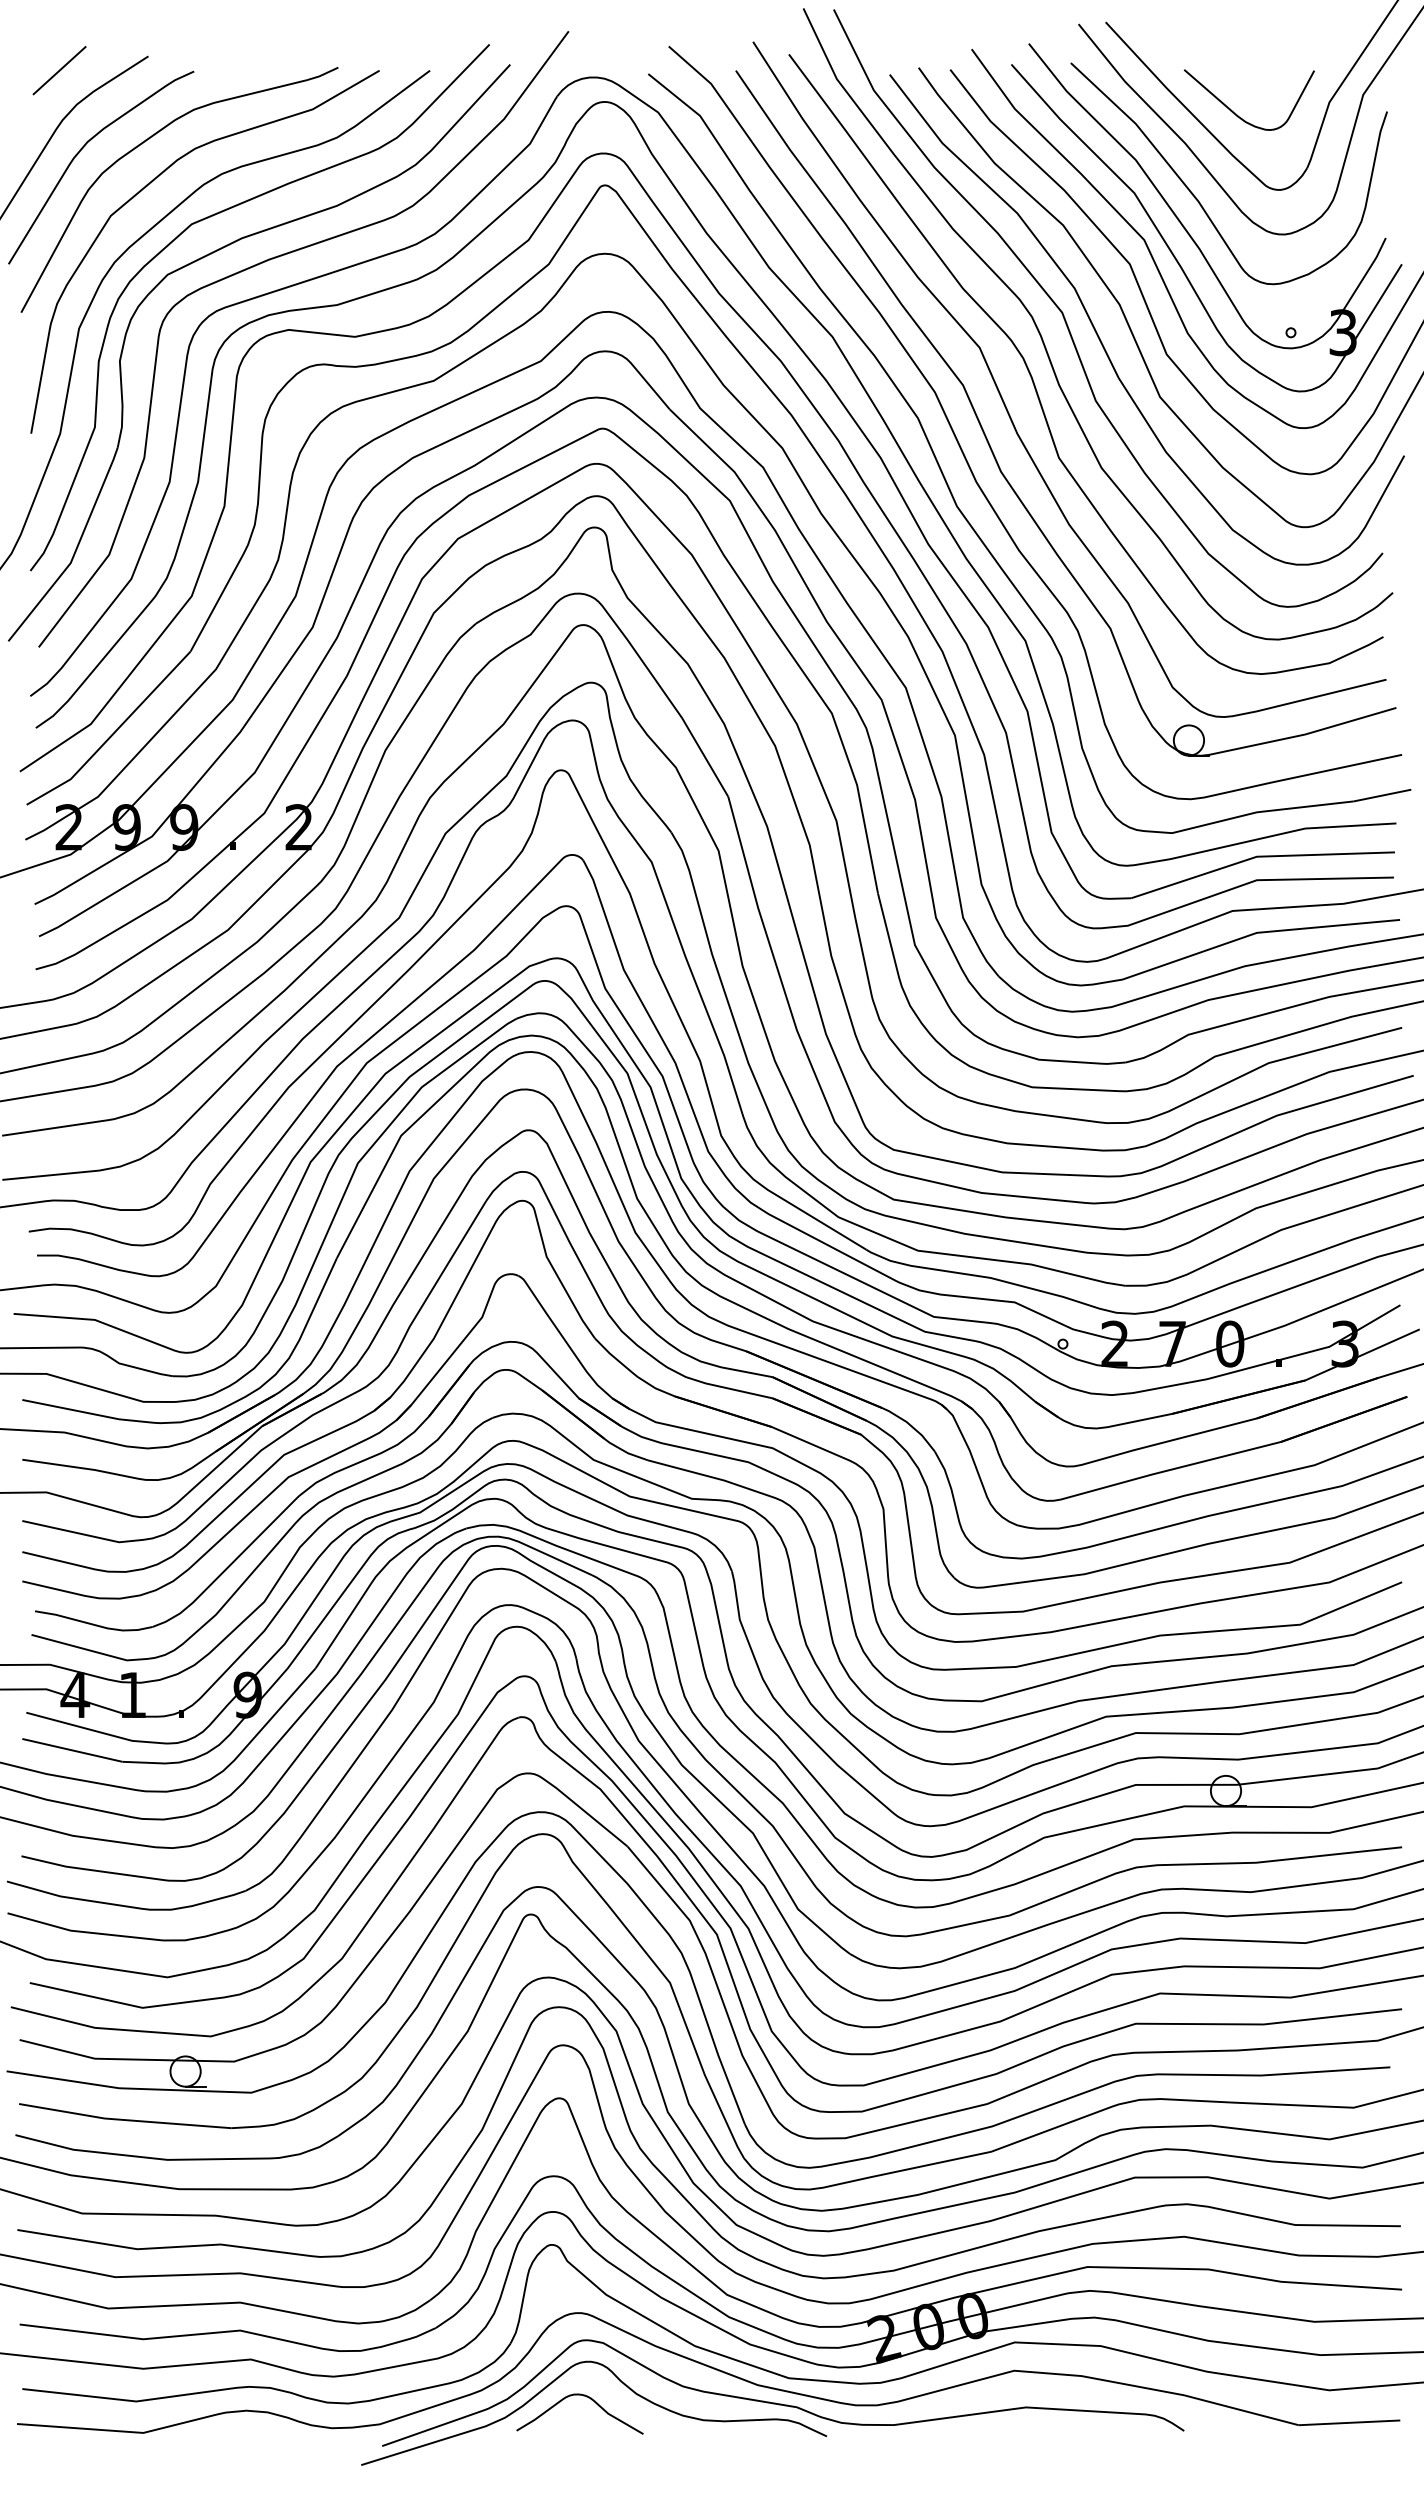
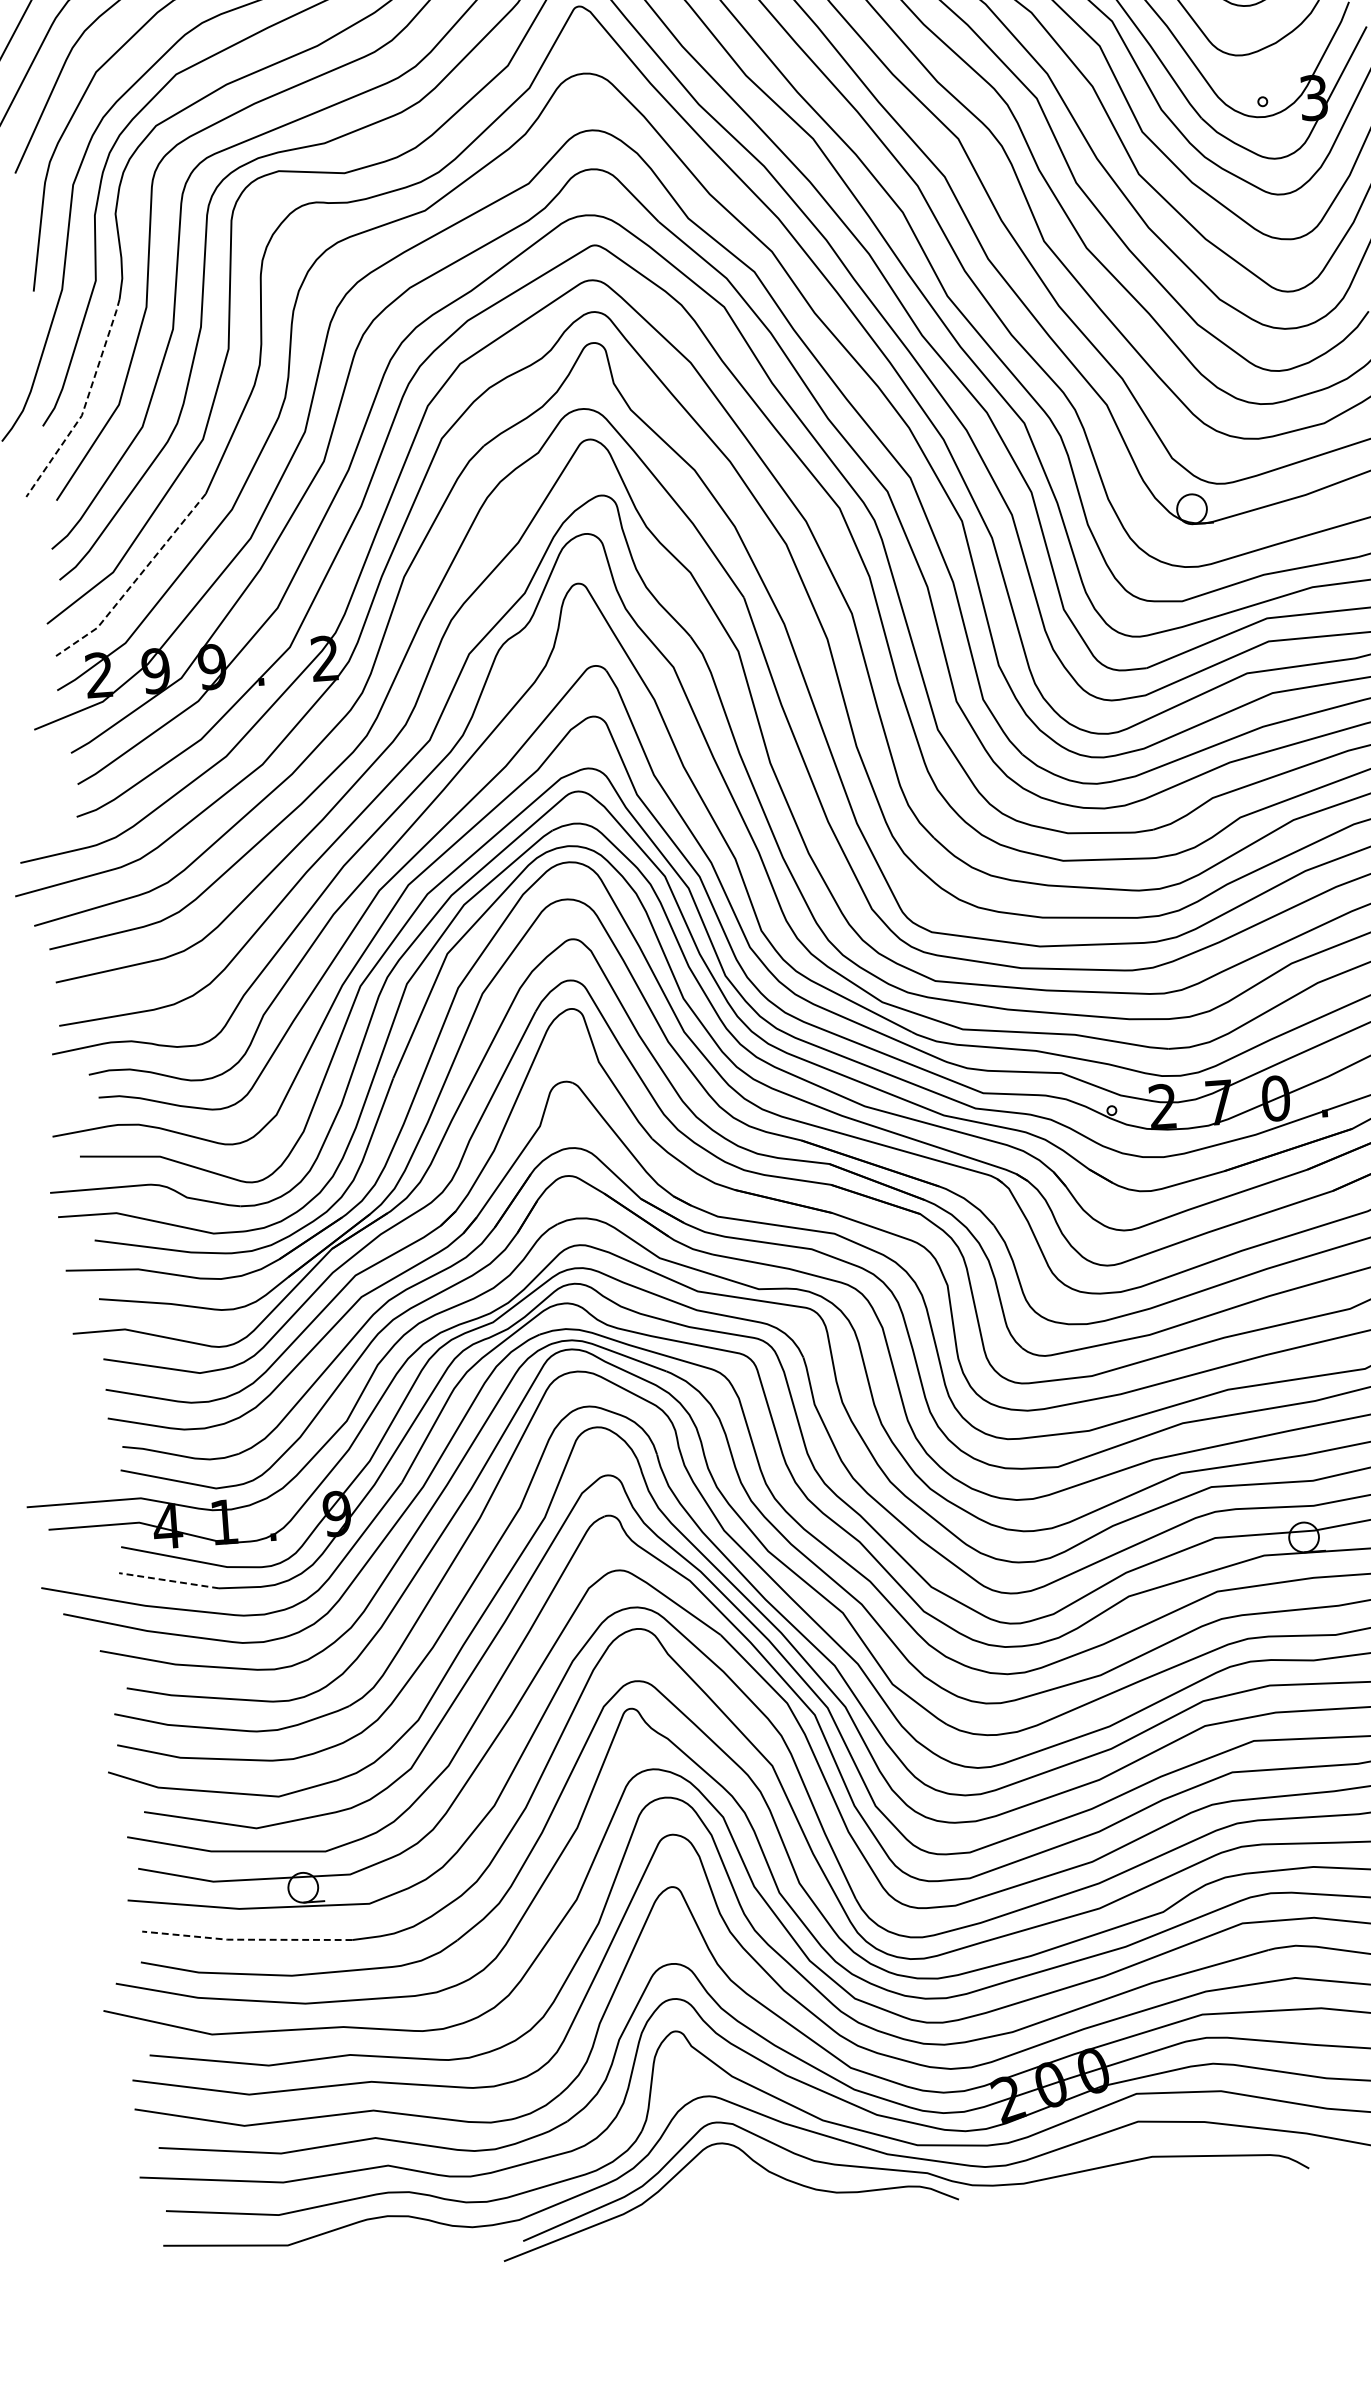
line: (75, 551) -> (85, 403), solid -> dashed
line: (112, 734) -> (135, 580), solid -> dashed
line: (71, 1750) -> (168, 1580), solid -> dashed
line: (124, 2120) -> (246, 1940), solid -> dashed
curve: (583, 2396) -> (717, 2177), removed

